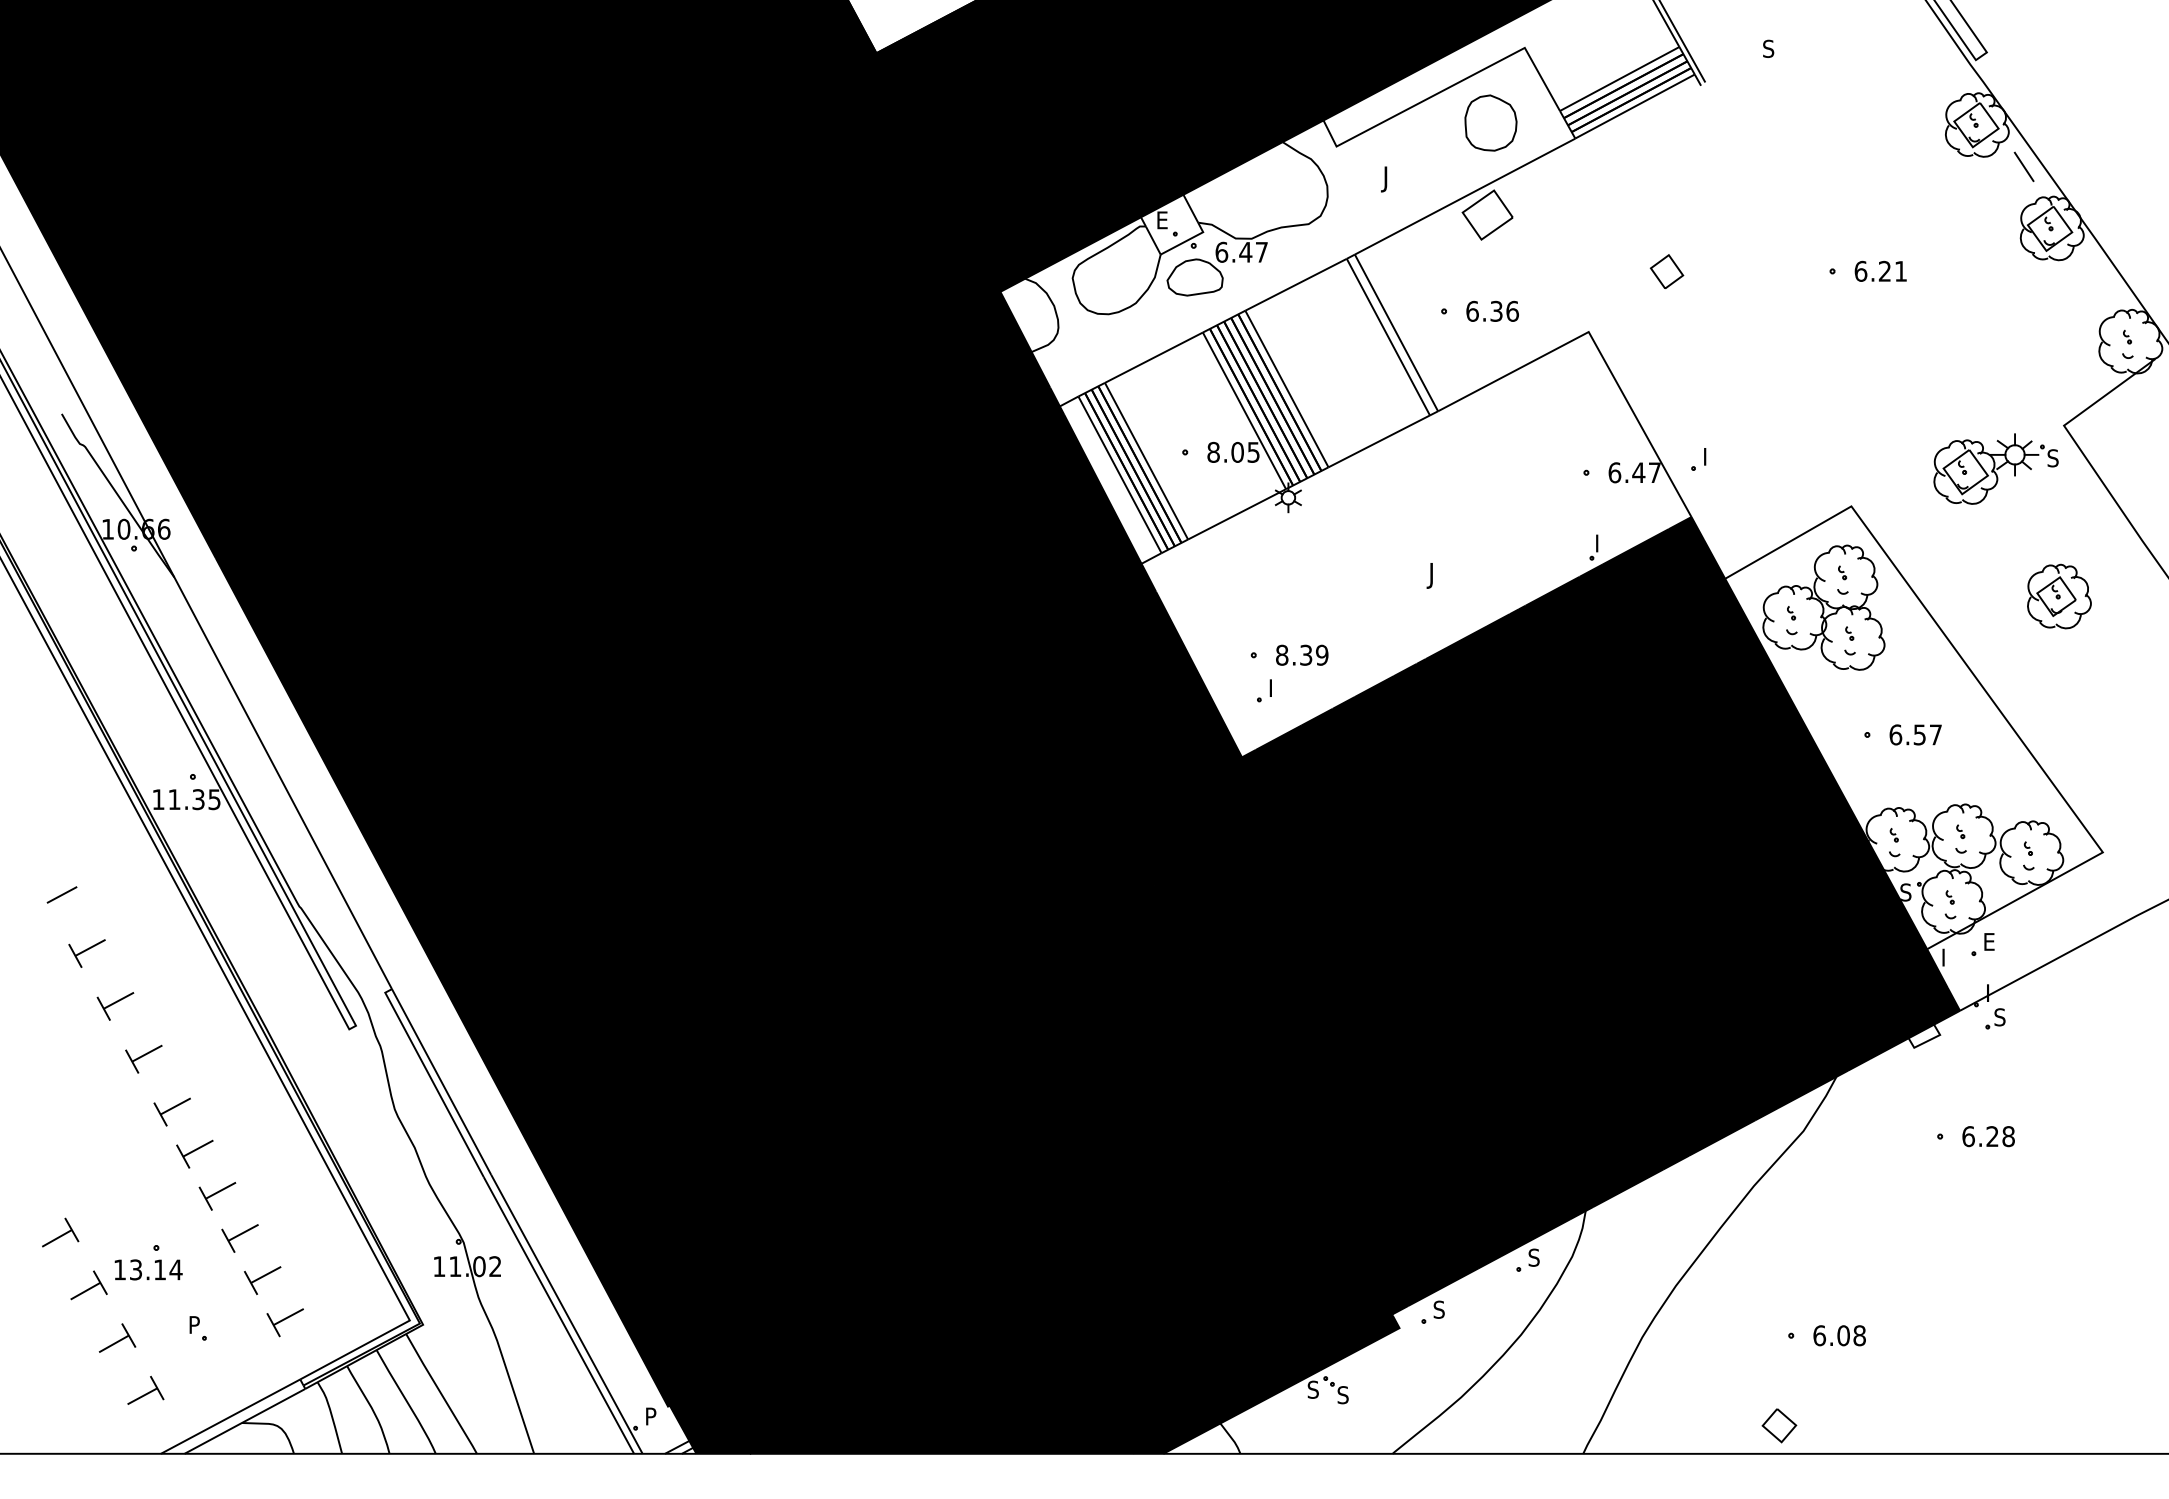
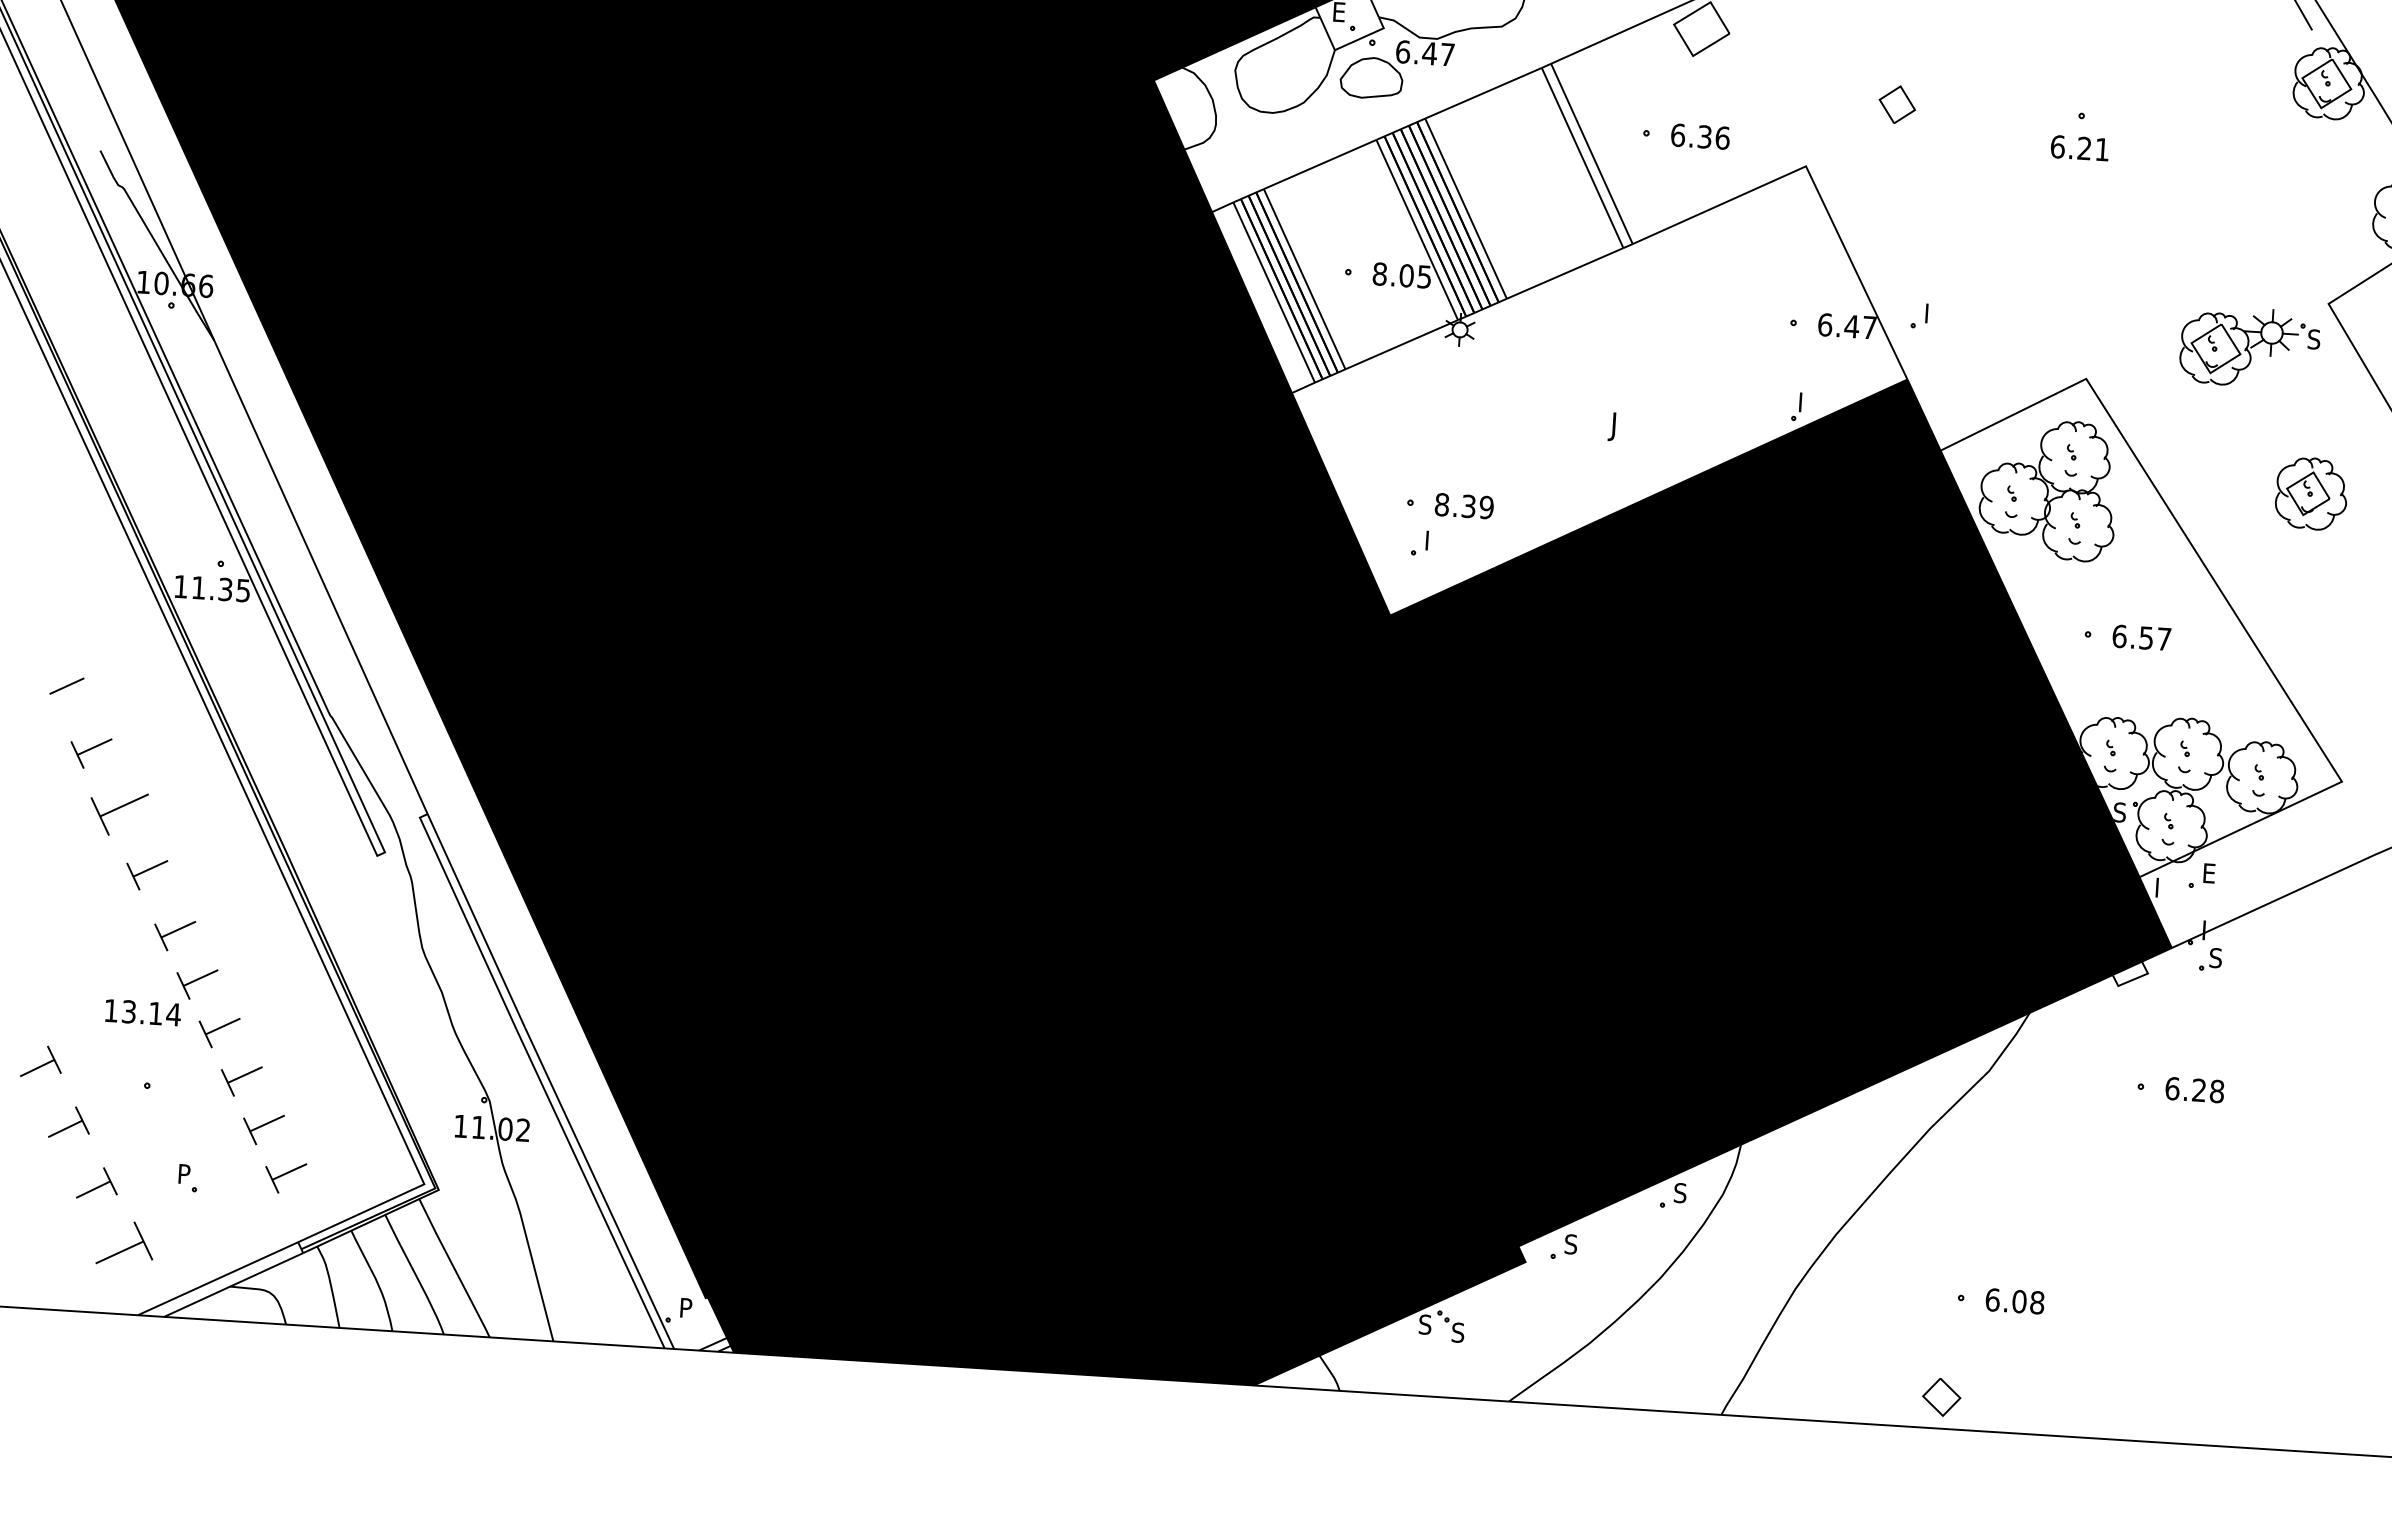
text: (1880, 270) -> (2079, 147), moved
part: (115, 1006) -> (118, 814), size x1.4
text: (148, 1269) -> (143, 1012), moved
part: (145, 1390) -> (125, 1243), size x1.4

